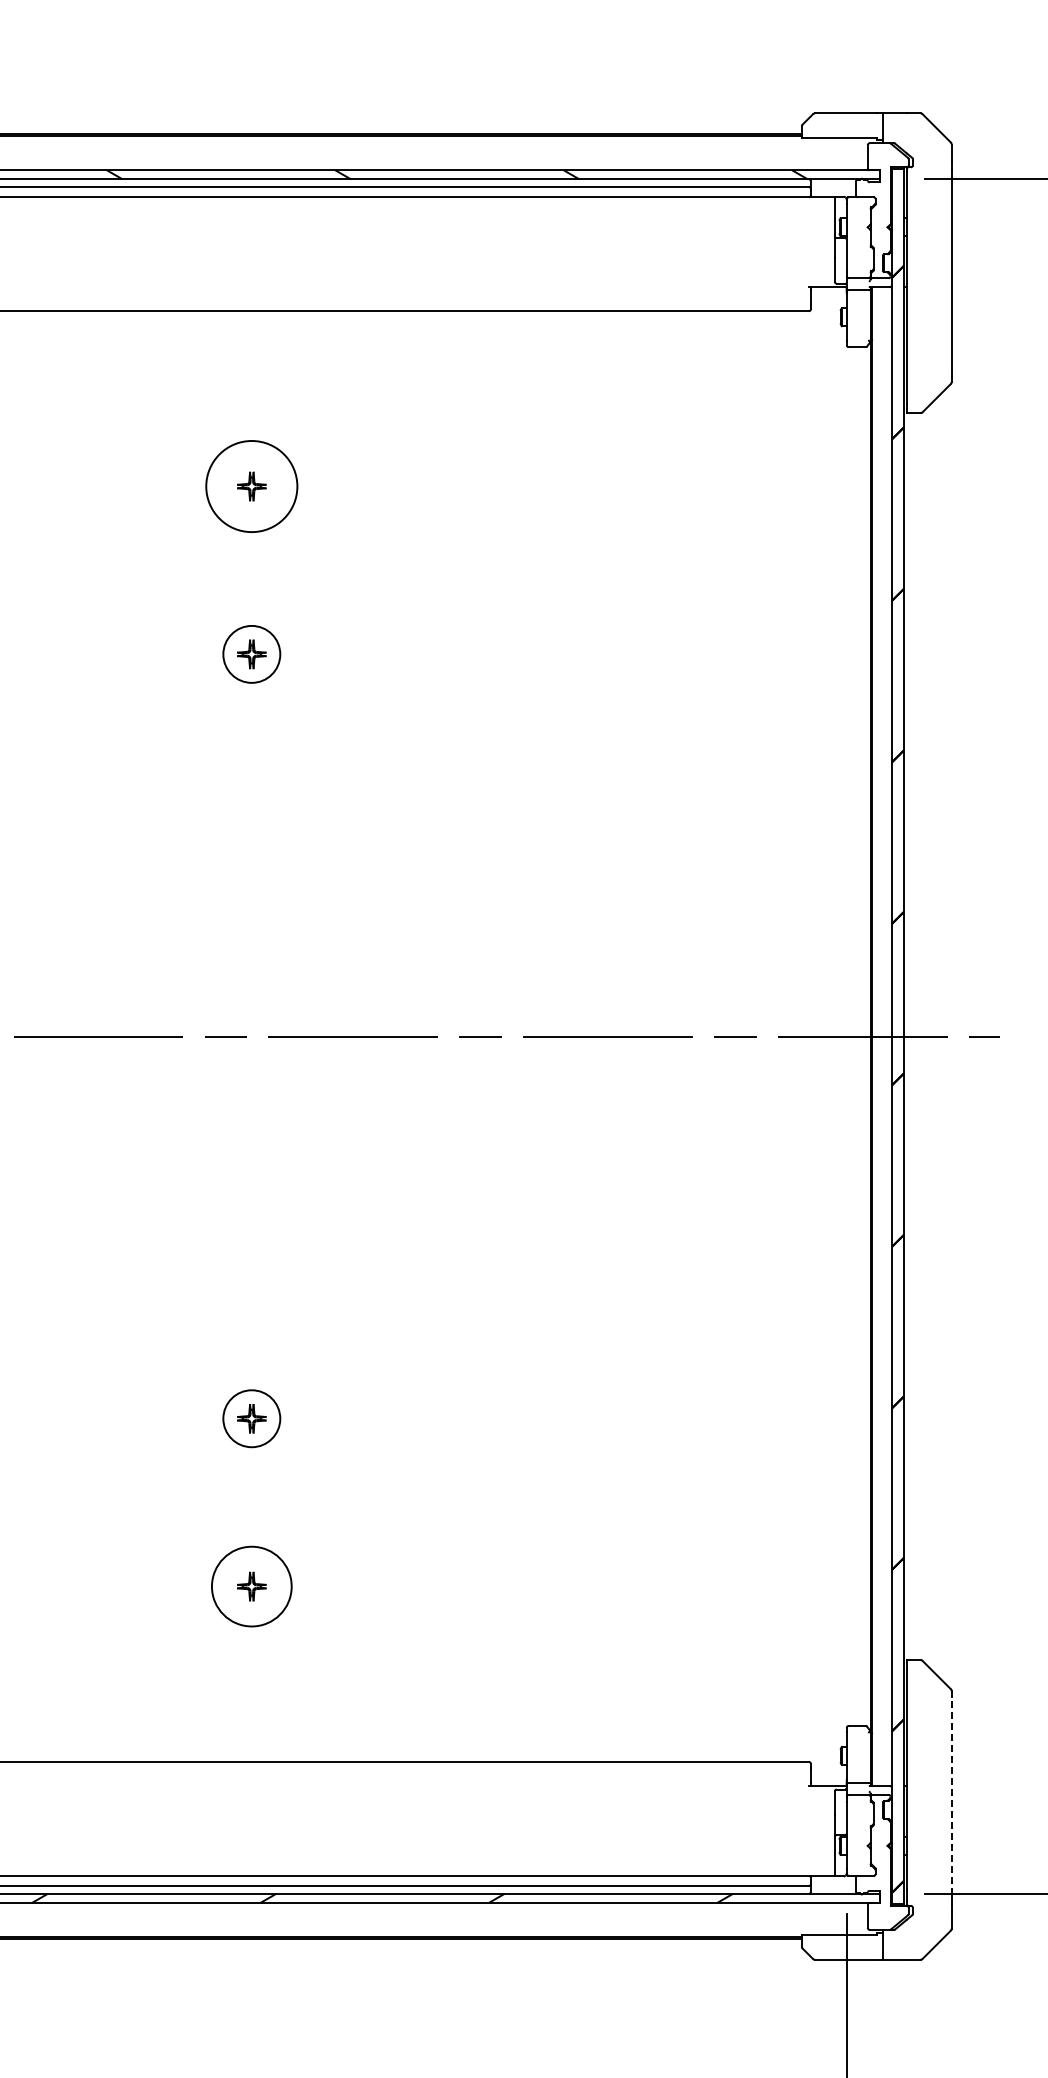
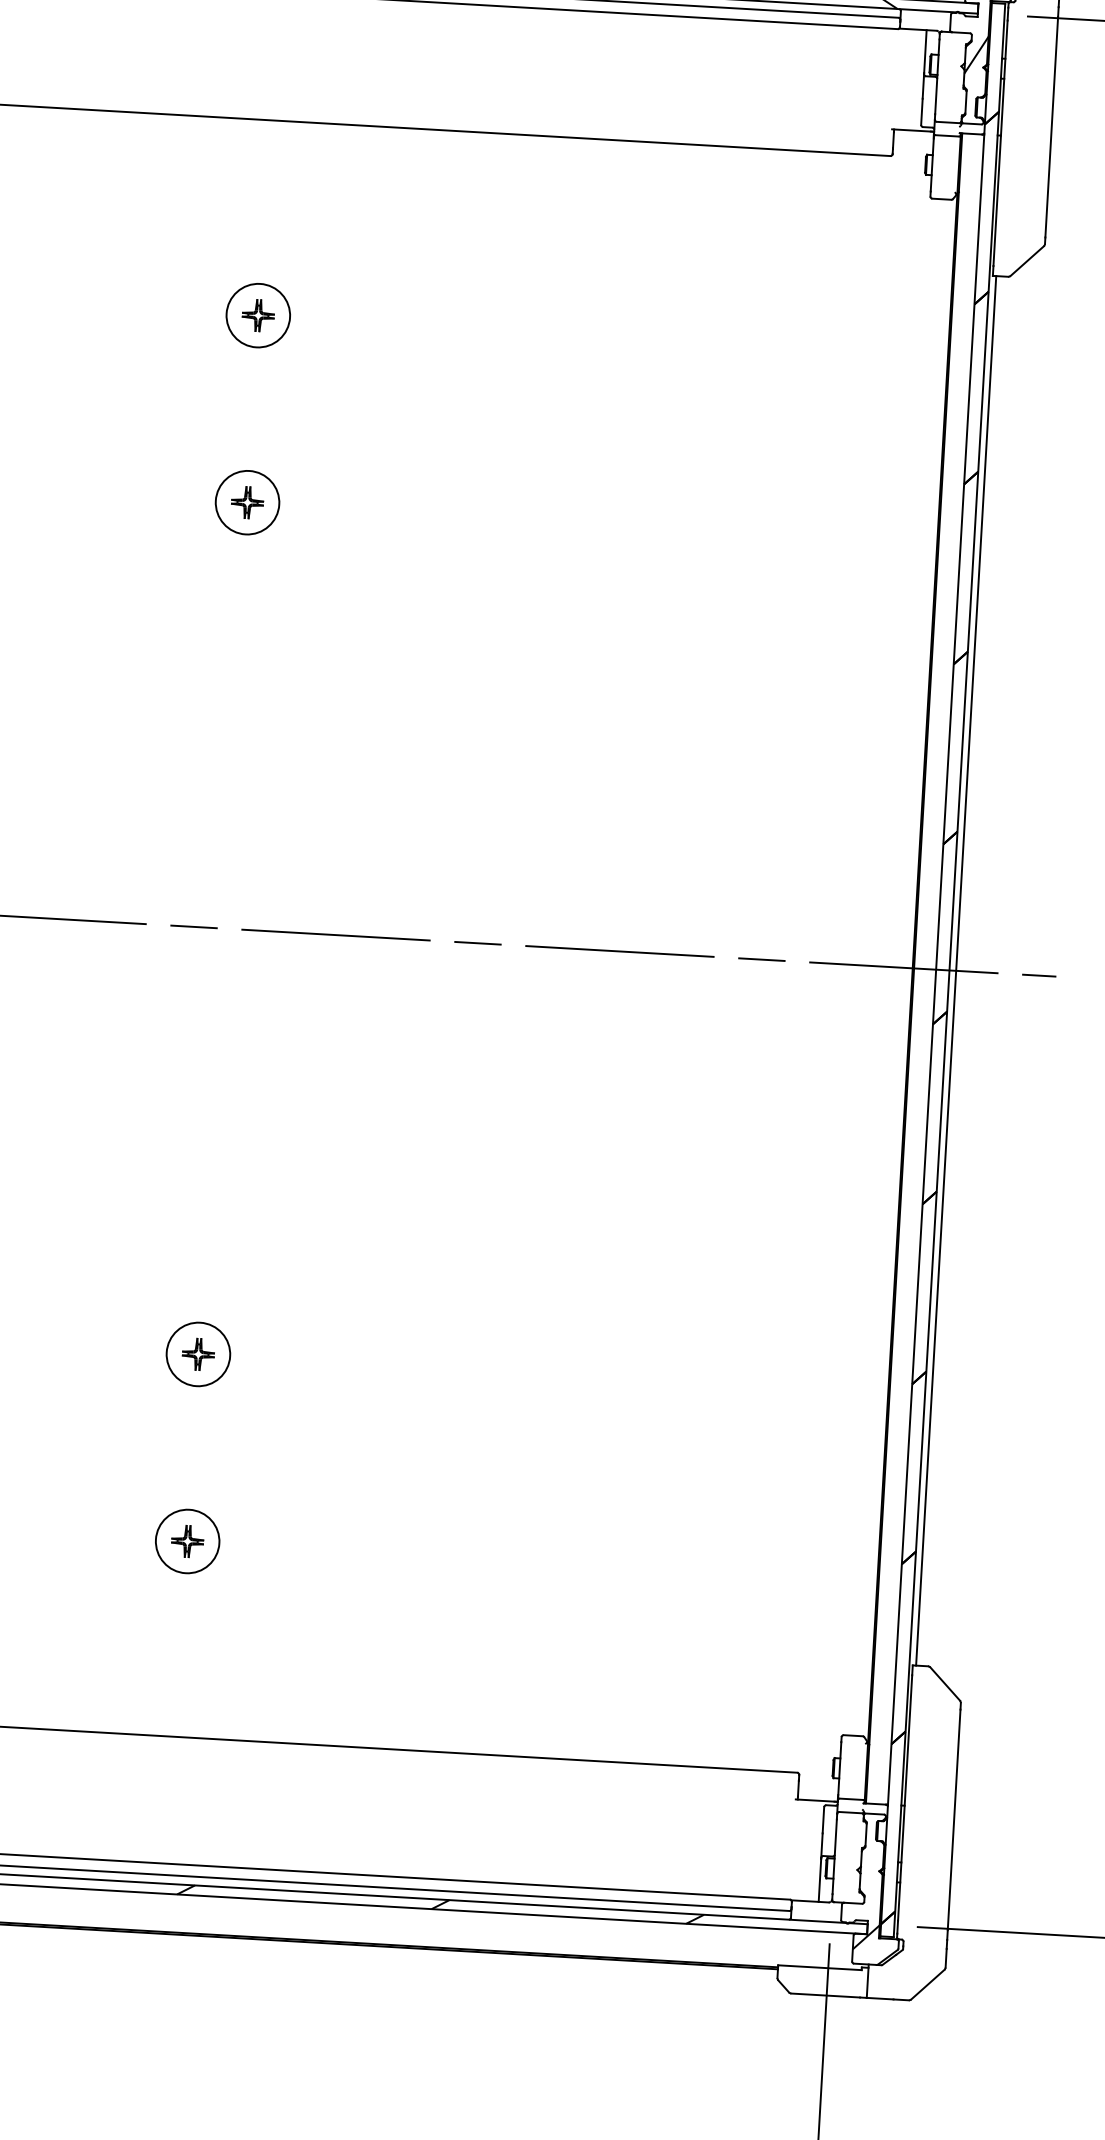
hatch: (880, 216) -> (976, 55), added
circle: (251, 486) -> (257, 315), size x0.62
line: (909, 1036) -> (955, 970), added
circle: (251, 1586) -> (187, 1541), size x0.71
line: (951, 1796) -> (953, 1820), dashed -> solid
hatch: (878, 1905) -> (865, 1937), added

